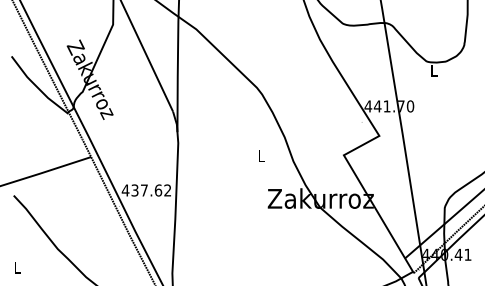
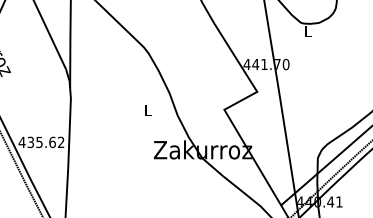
text: (143, 190) -> (38, 142), 437.62 -> 435.62

